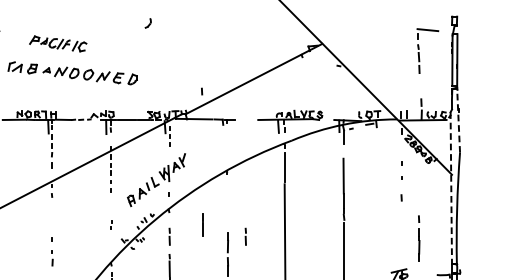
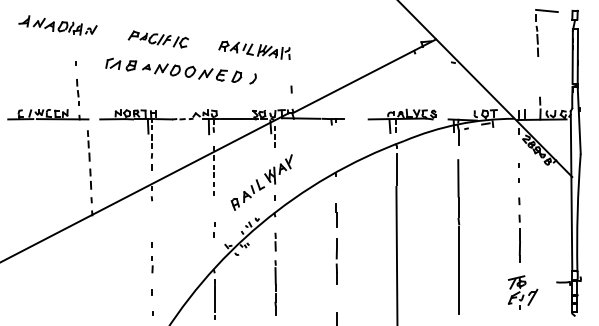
part: (147, 23) -> (252, 78), moved
part: (419, 49) -> (538, 31), moved
part: (149, 53) -> (254, 49), added
line: (201, 91) -> (291, 89), moved
line: (458, 120) -> (579, 119), dashed -> solid
line: (451, 188) -> (571, 191), dashed -> solid
part: (111, 224) -> (214, 229), size x1.67
line: (202, 224) -> (336, 215), moved
line: (245, 236) -> (355, 241), removed
line: (418, 238) -> (519, 238), moved

